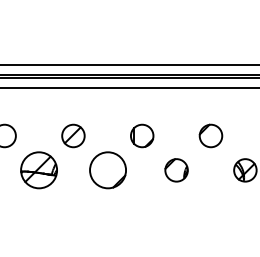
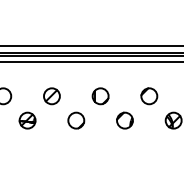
part: (38, 170) -> (27, 120), size x0.62
circle: (107, 170) -> (76, 120), size x0.62

